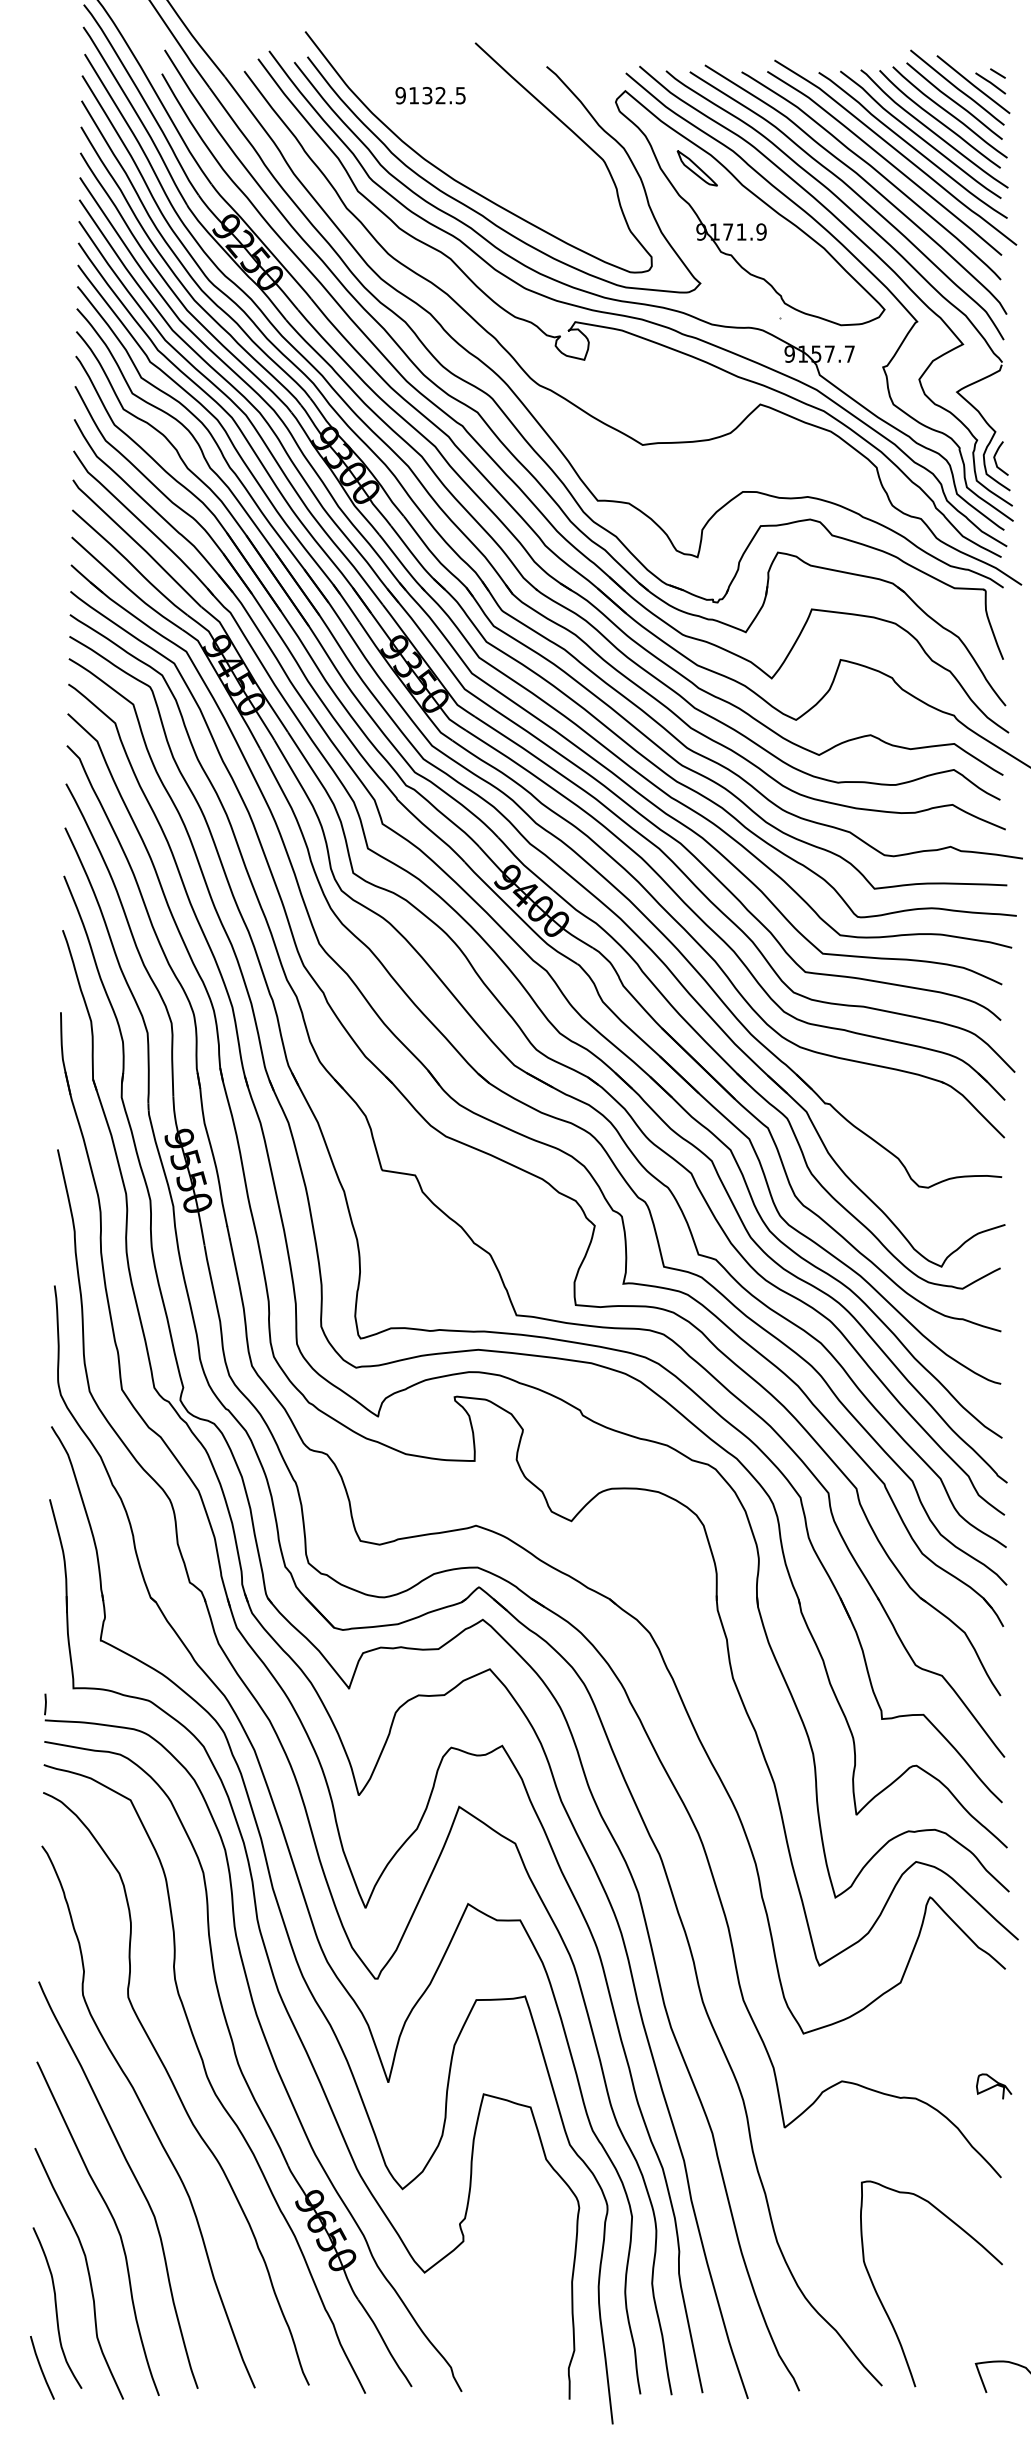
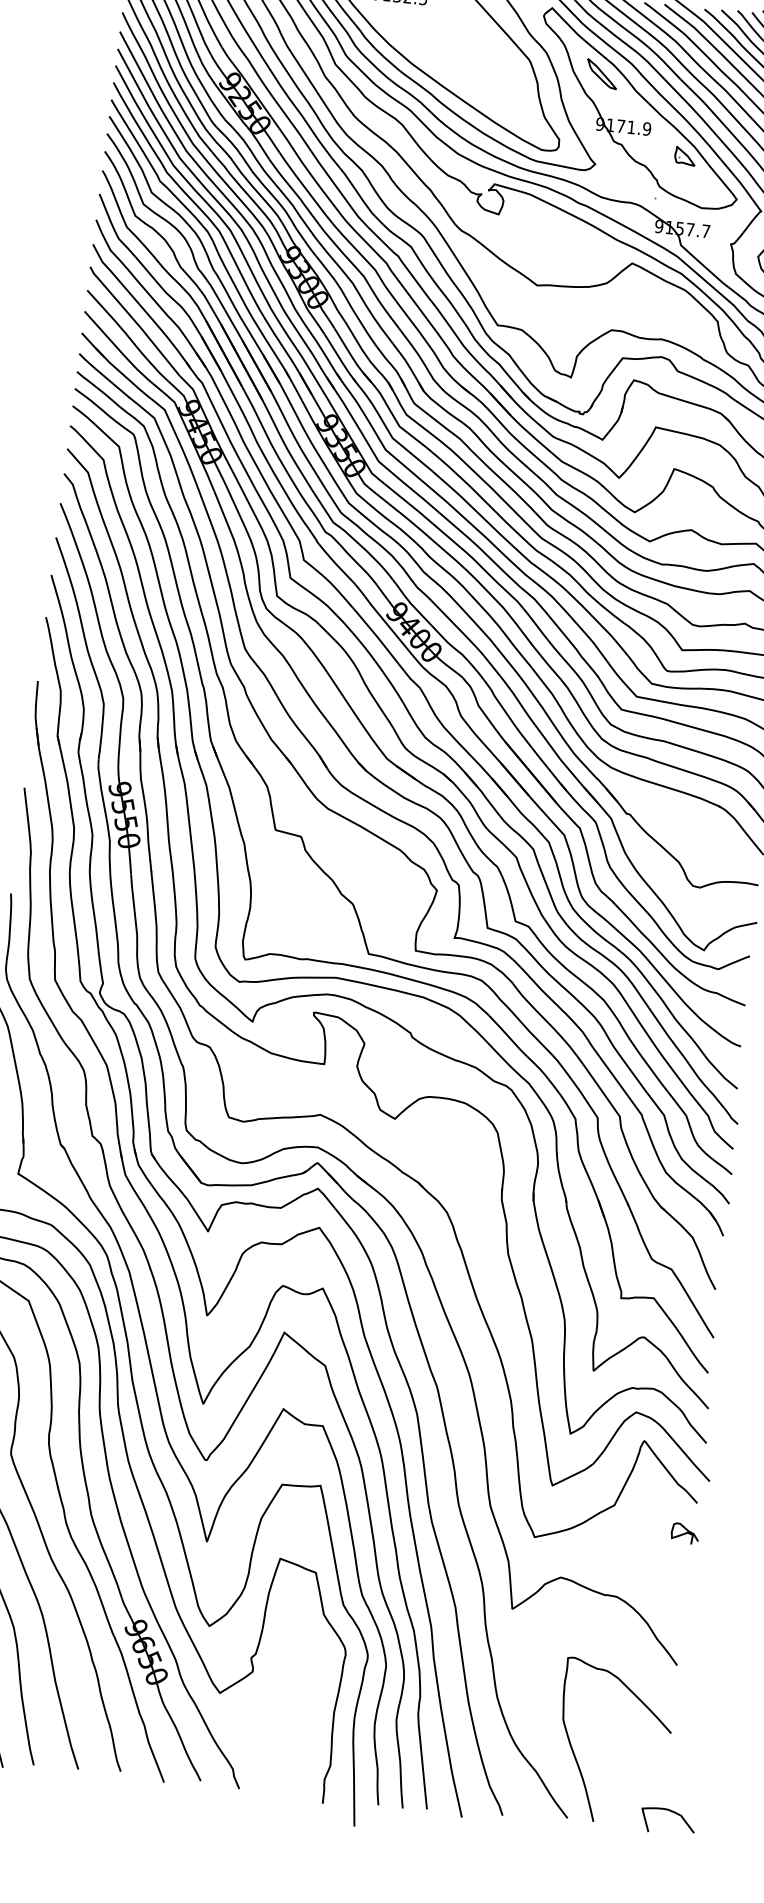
part: (813, 261) -> (685, 156), added
curve: (994, 2086) -> (685, 1533), moved

